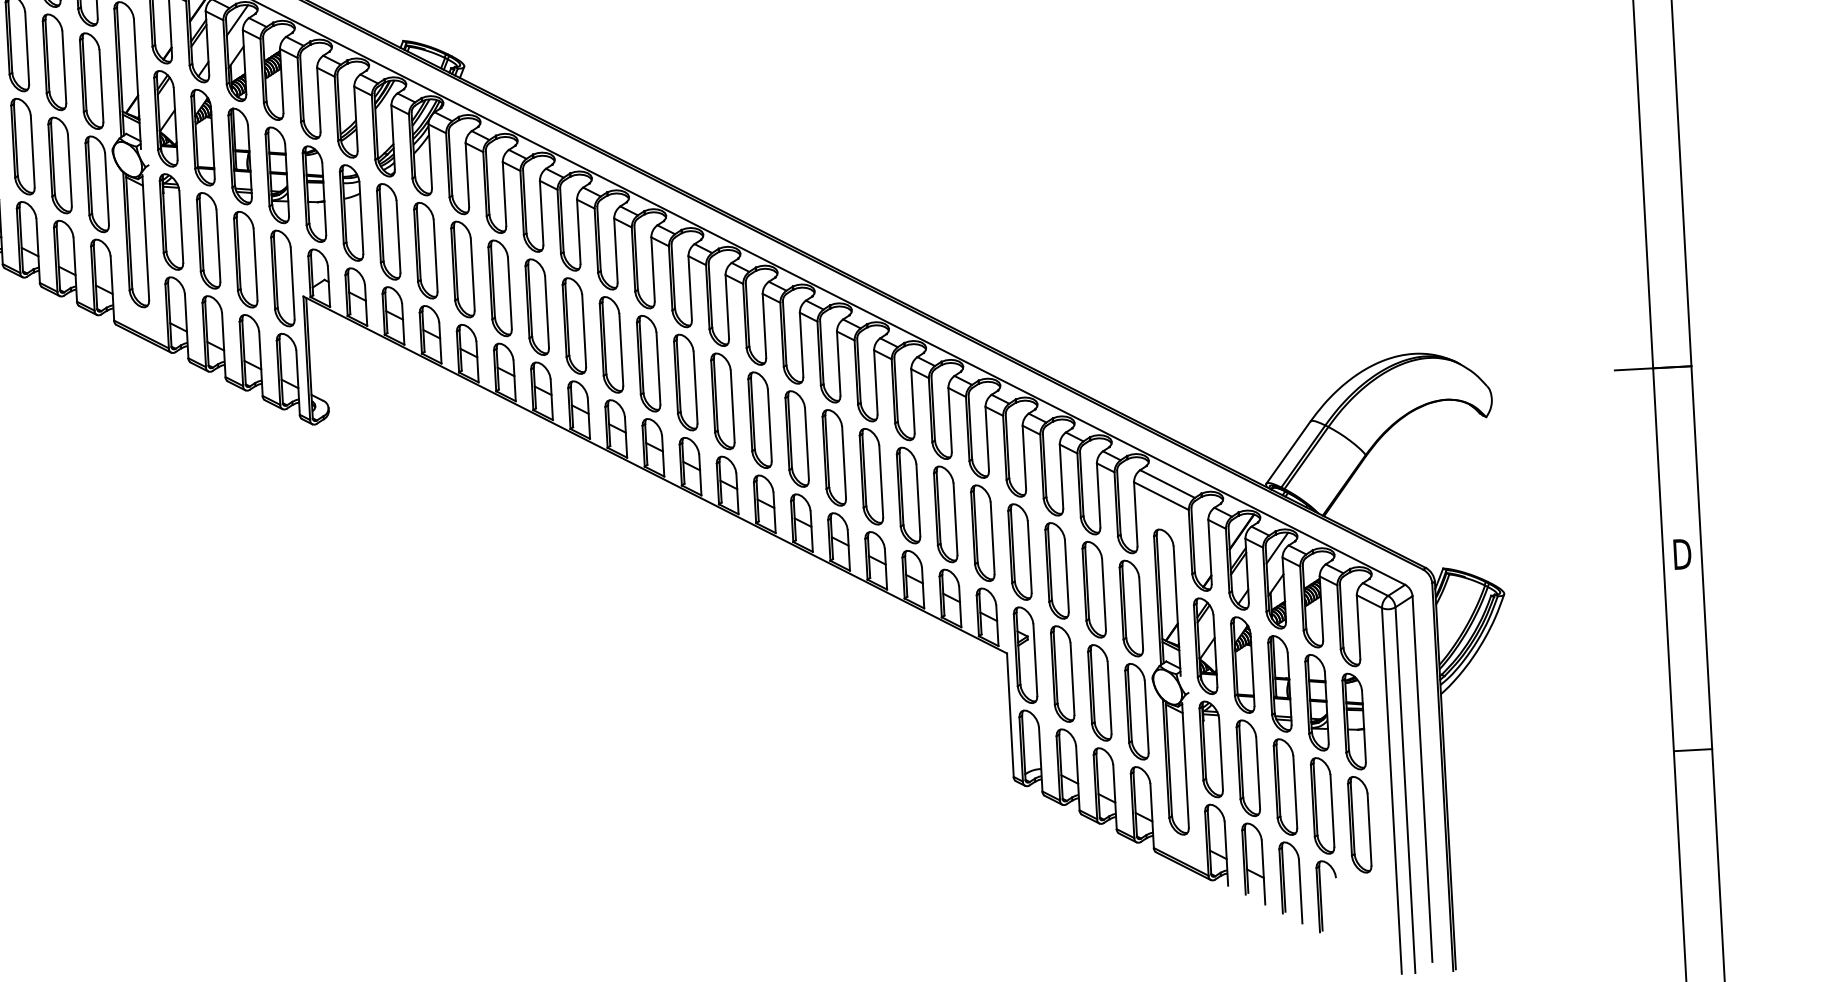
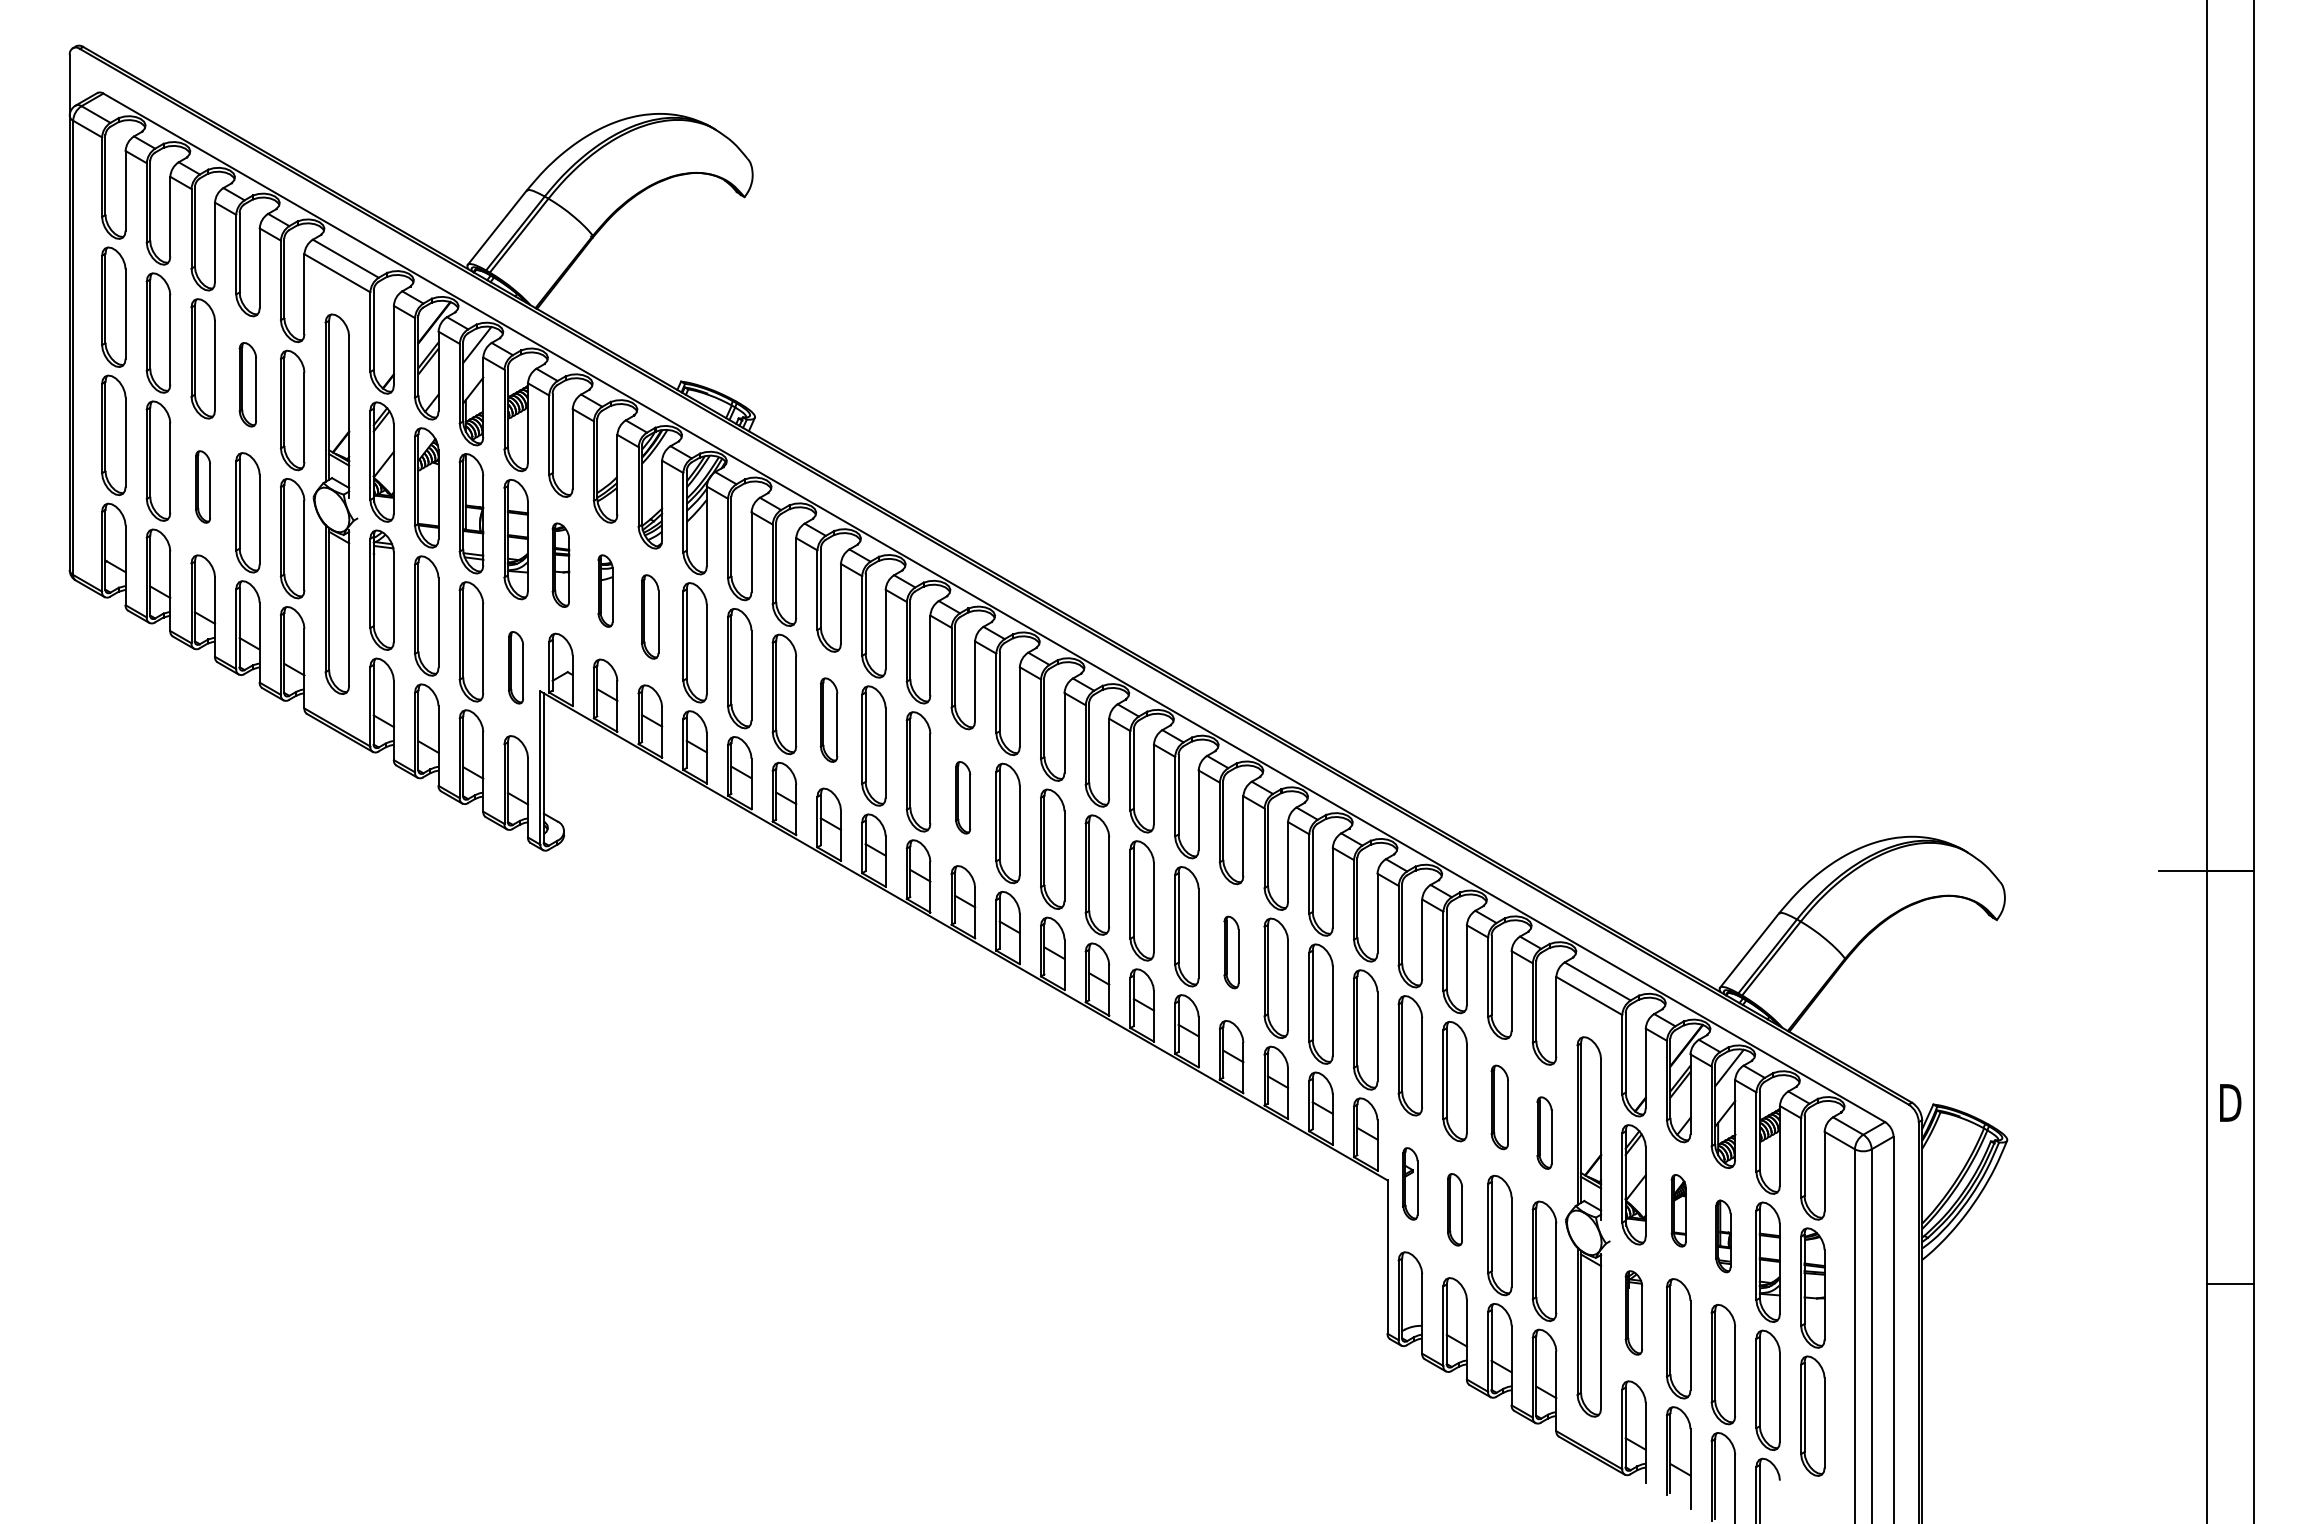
part: (54, 62) -> (247, 384), size x0.7
part: (22, 146) -> (202, 486), size x0.6
part: (314, 193) -> (560, 564), size x0.7
part: (351, 212) -> (605, 590), size x0.6
part: (388, 231) -> (649, 616), size x0.7
part: (282, 278) -> (515, 667), size x0.6
part: (536, 306) -> (828, 719), size x0.7
part: (647, 363) -> (962, 797), size x0.6
part: (871, 476) -> (1231, 952), size x0.6
part: (1093, 589) -> (1499, 1107), size x0.7
part: (1131, 608) -> (1544, 1132), size x0.6
part: (1025, 654) -> (1410, 1183), size x0.6
part: (1242, 664) -> (1678, 1210), size x0.6
part: (1062, 673) -> (1454, 1209), size x0.6
part: (1279, 683) -> (1723, 1236), size x0.6
part: (1210, 749) -> (1633, 1312), size x0.7
line: (1693, 750) -> (2230, 1284), moved

